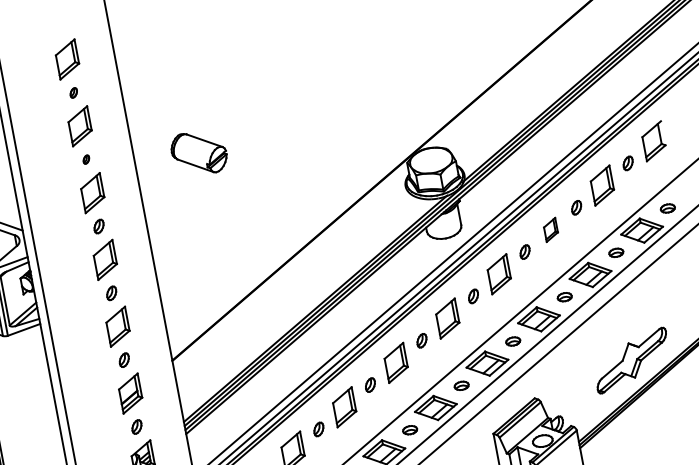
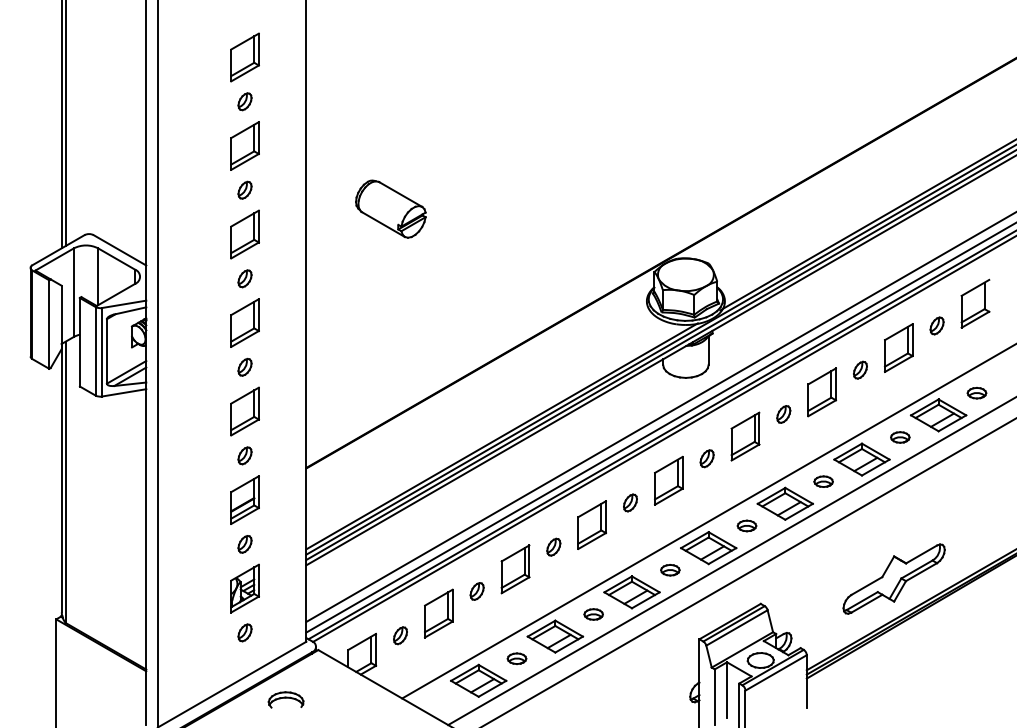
part: (73, 92) -> (244, 101), size x1.43
part: (85, 159) -> (244, 189), size x1.67
part: (551, 229) -> (822, 392), size x1.67

